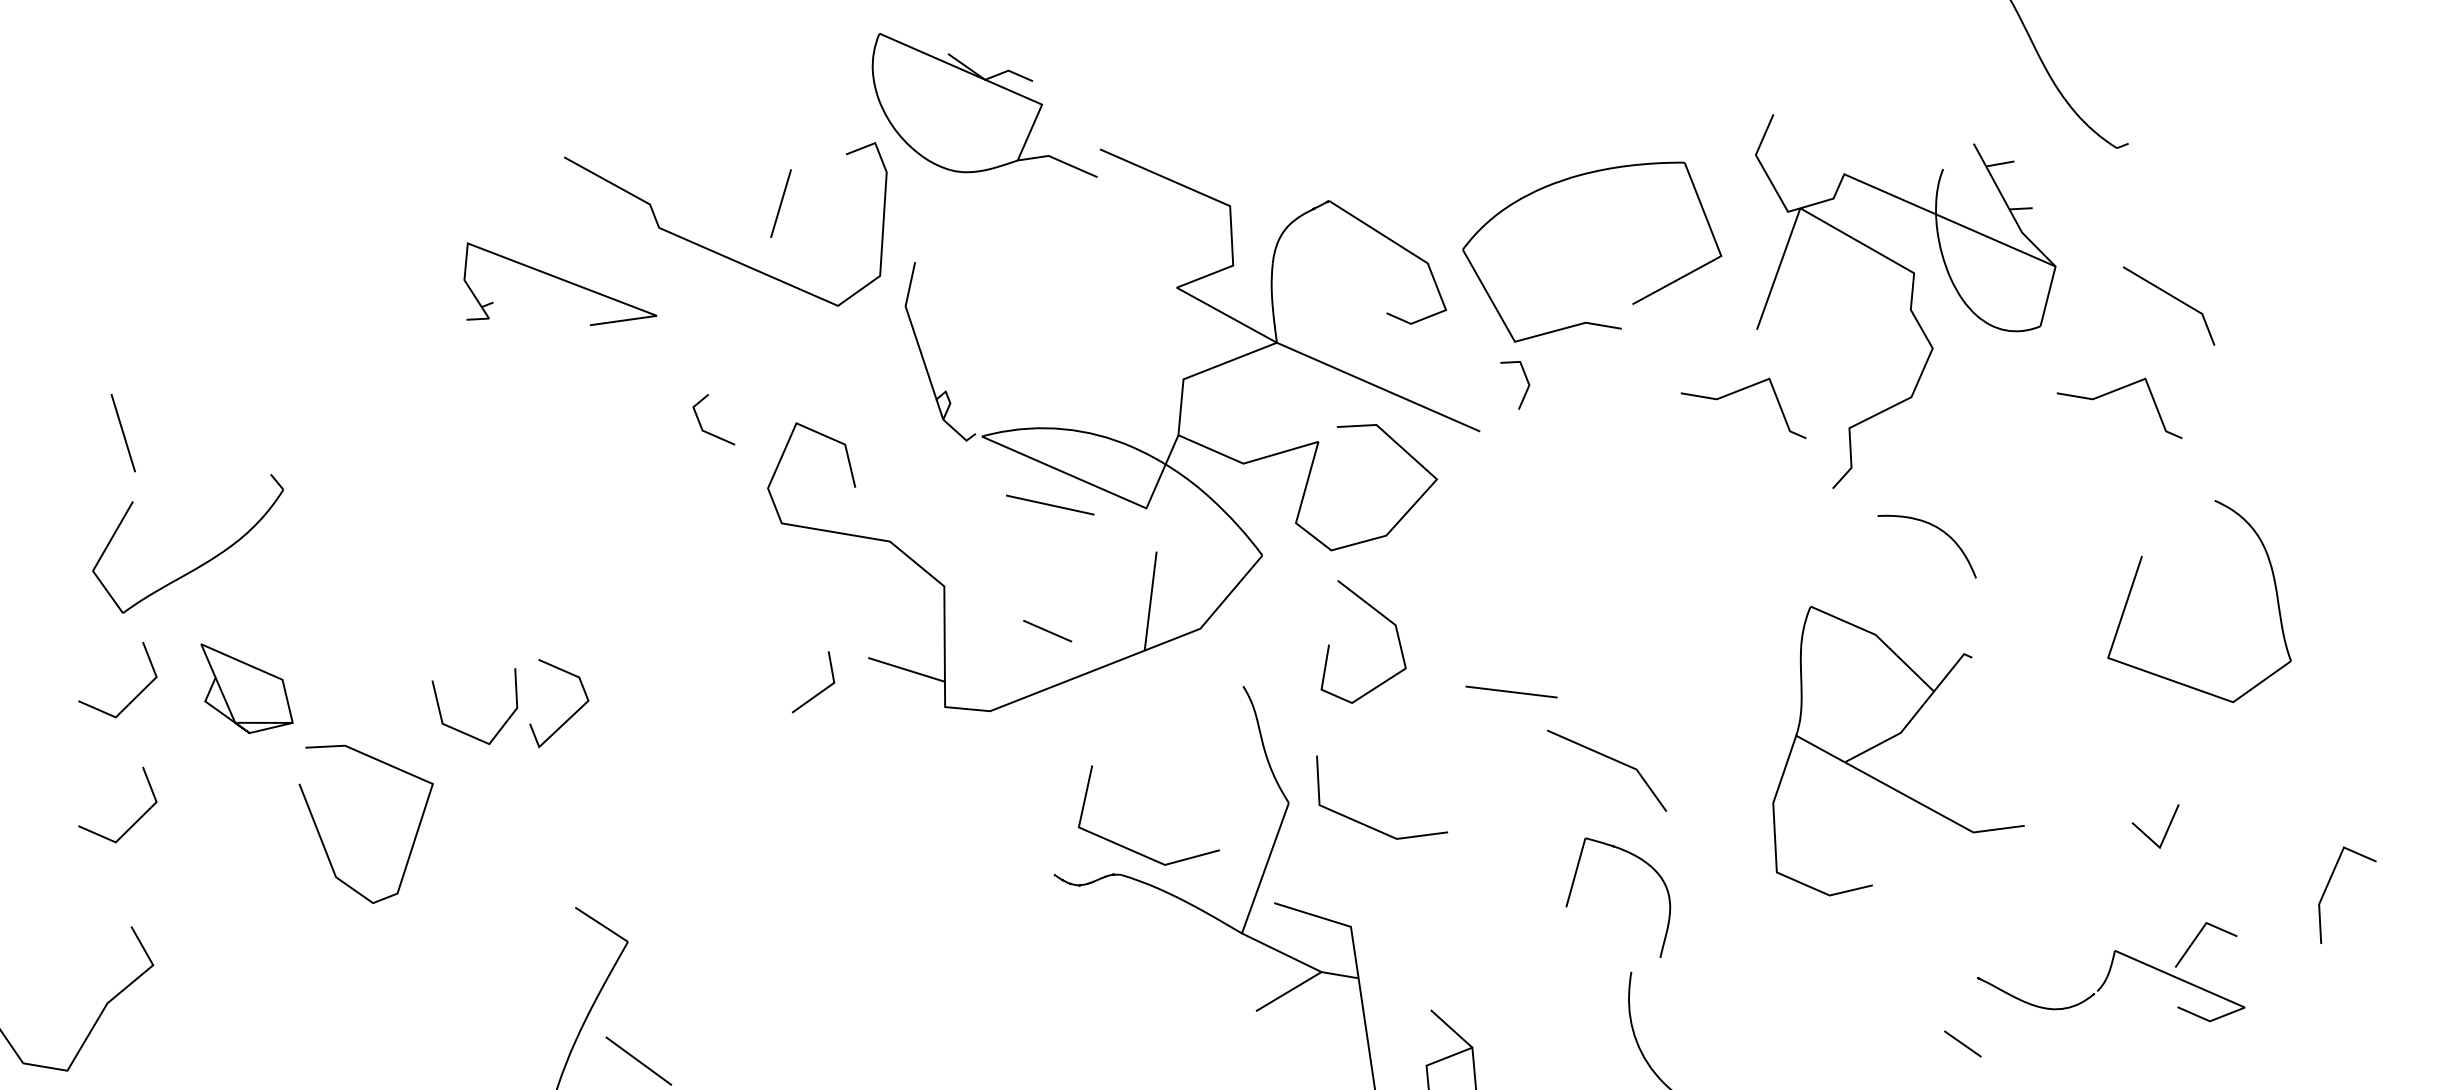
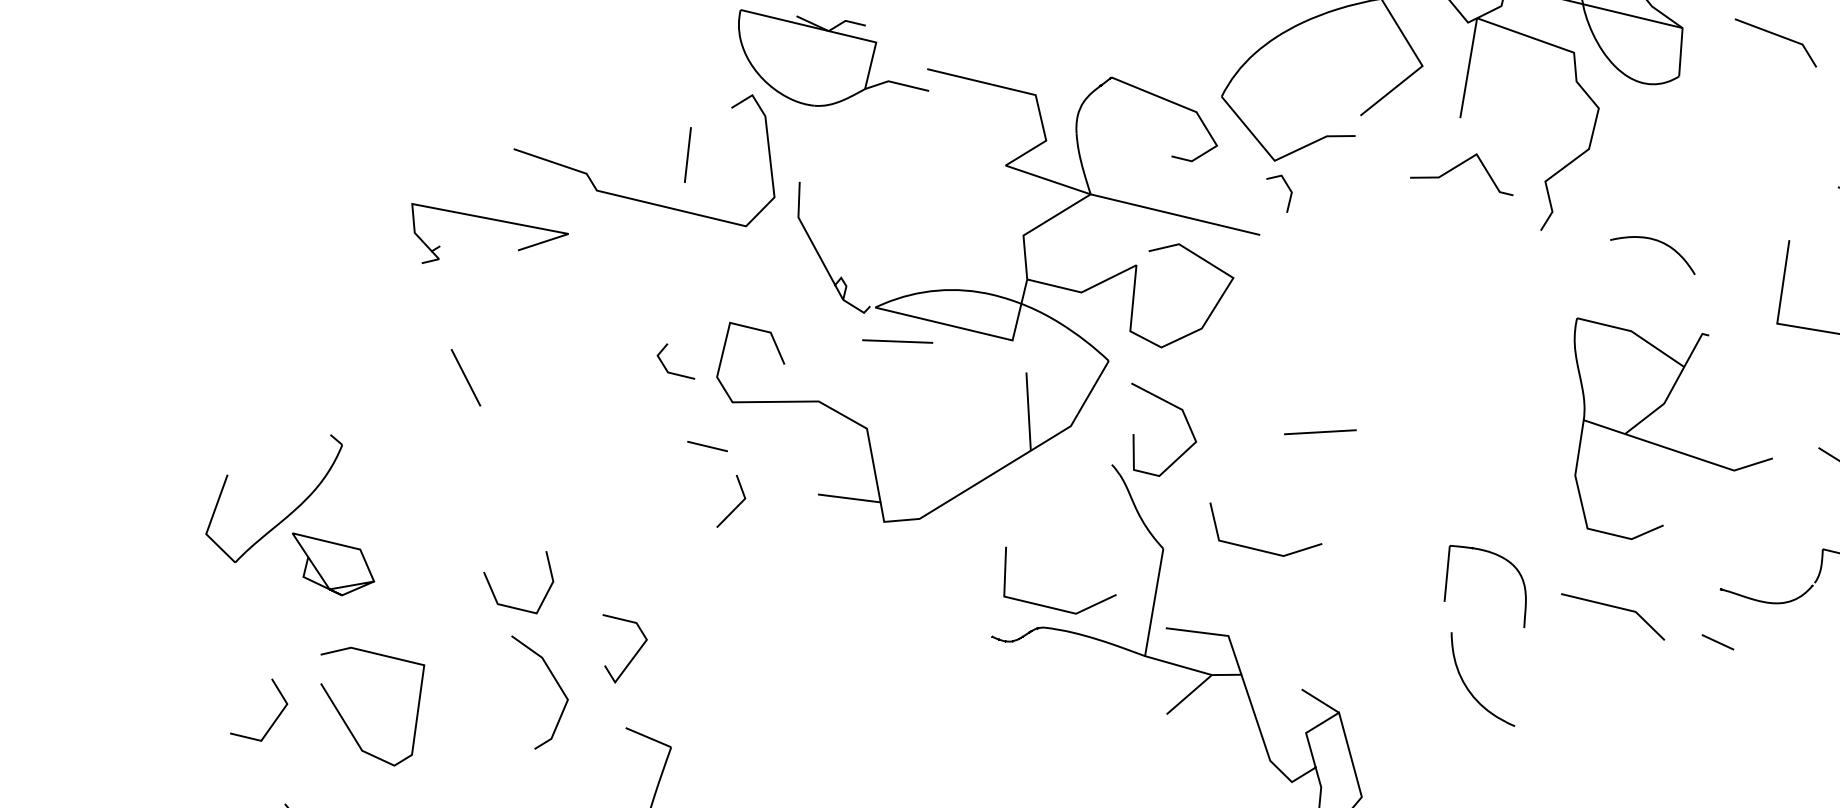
part: (560, 284) -> (489, 222), moved
line: (2113, 392) -> (1744, 117), removed
line: (701, 424) -> (666, 367), moved
line: (122, 433) -> (465, 378), moved
line: (1050, 504) -> (897, 341), moved
curve: (1936, 528) -> (1657, 241), moved
curve: (1383, 617) -> (1171, 405), moved
line: (1047, 631) -> (707, 446), moved
part: (246, 688) -> (333, 561), moved
line: (818, 692) -> (734, 508), moved
line: (135, 696) -> (256, 625), removed
line: (571, 715) -> (635, 653), moved
part: (1892, 738) -> (1658, 409), moved
line: (1610, 759) -> (1614, 607), moved
line: (1371, 826) -> (1262, 549), moved
line: (498, 835) -> (556, 682), added
curve: (322, 839) -> (346, 723), moved
part: (1642, 861) -> (1497, 555), moved

